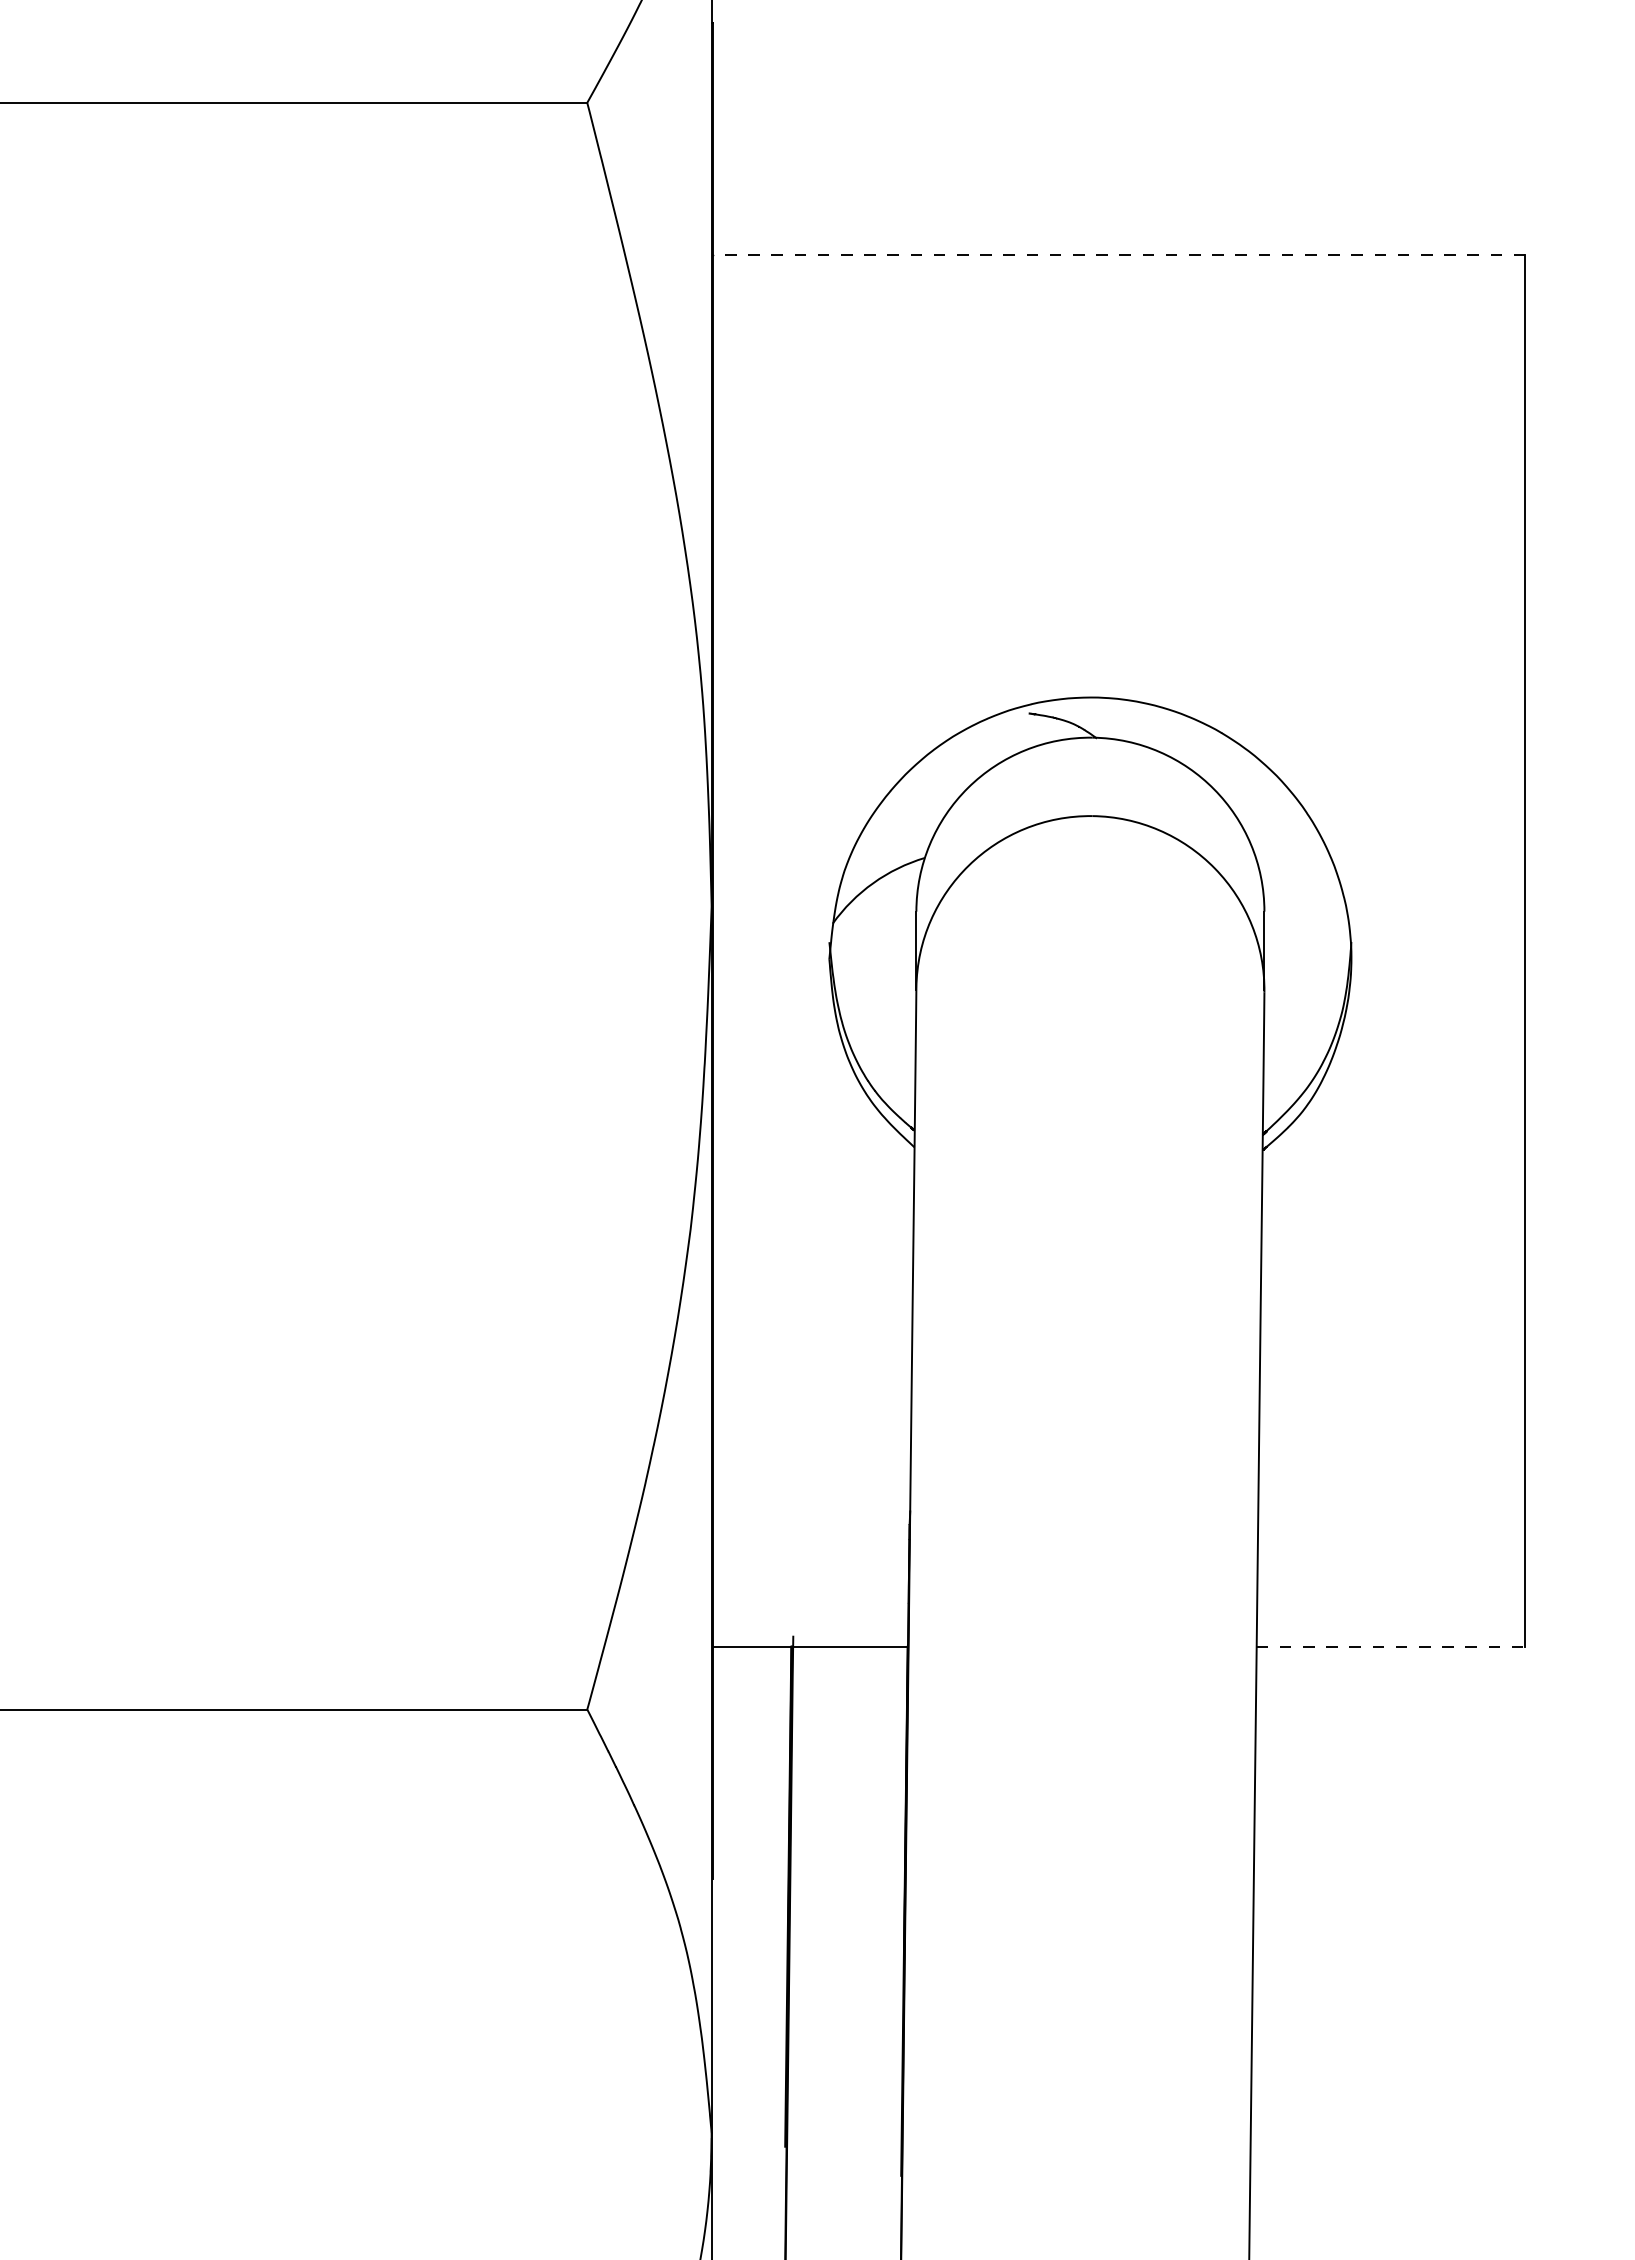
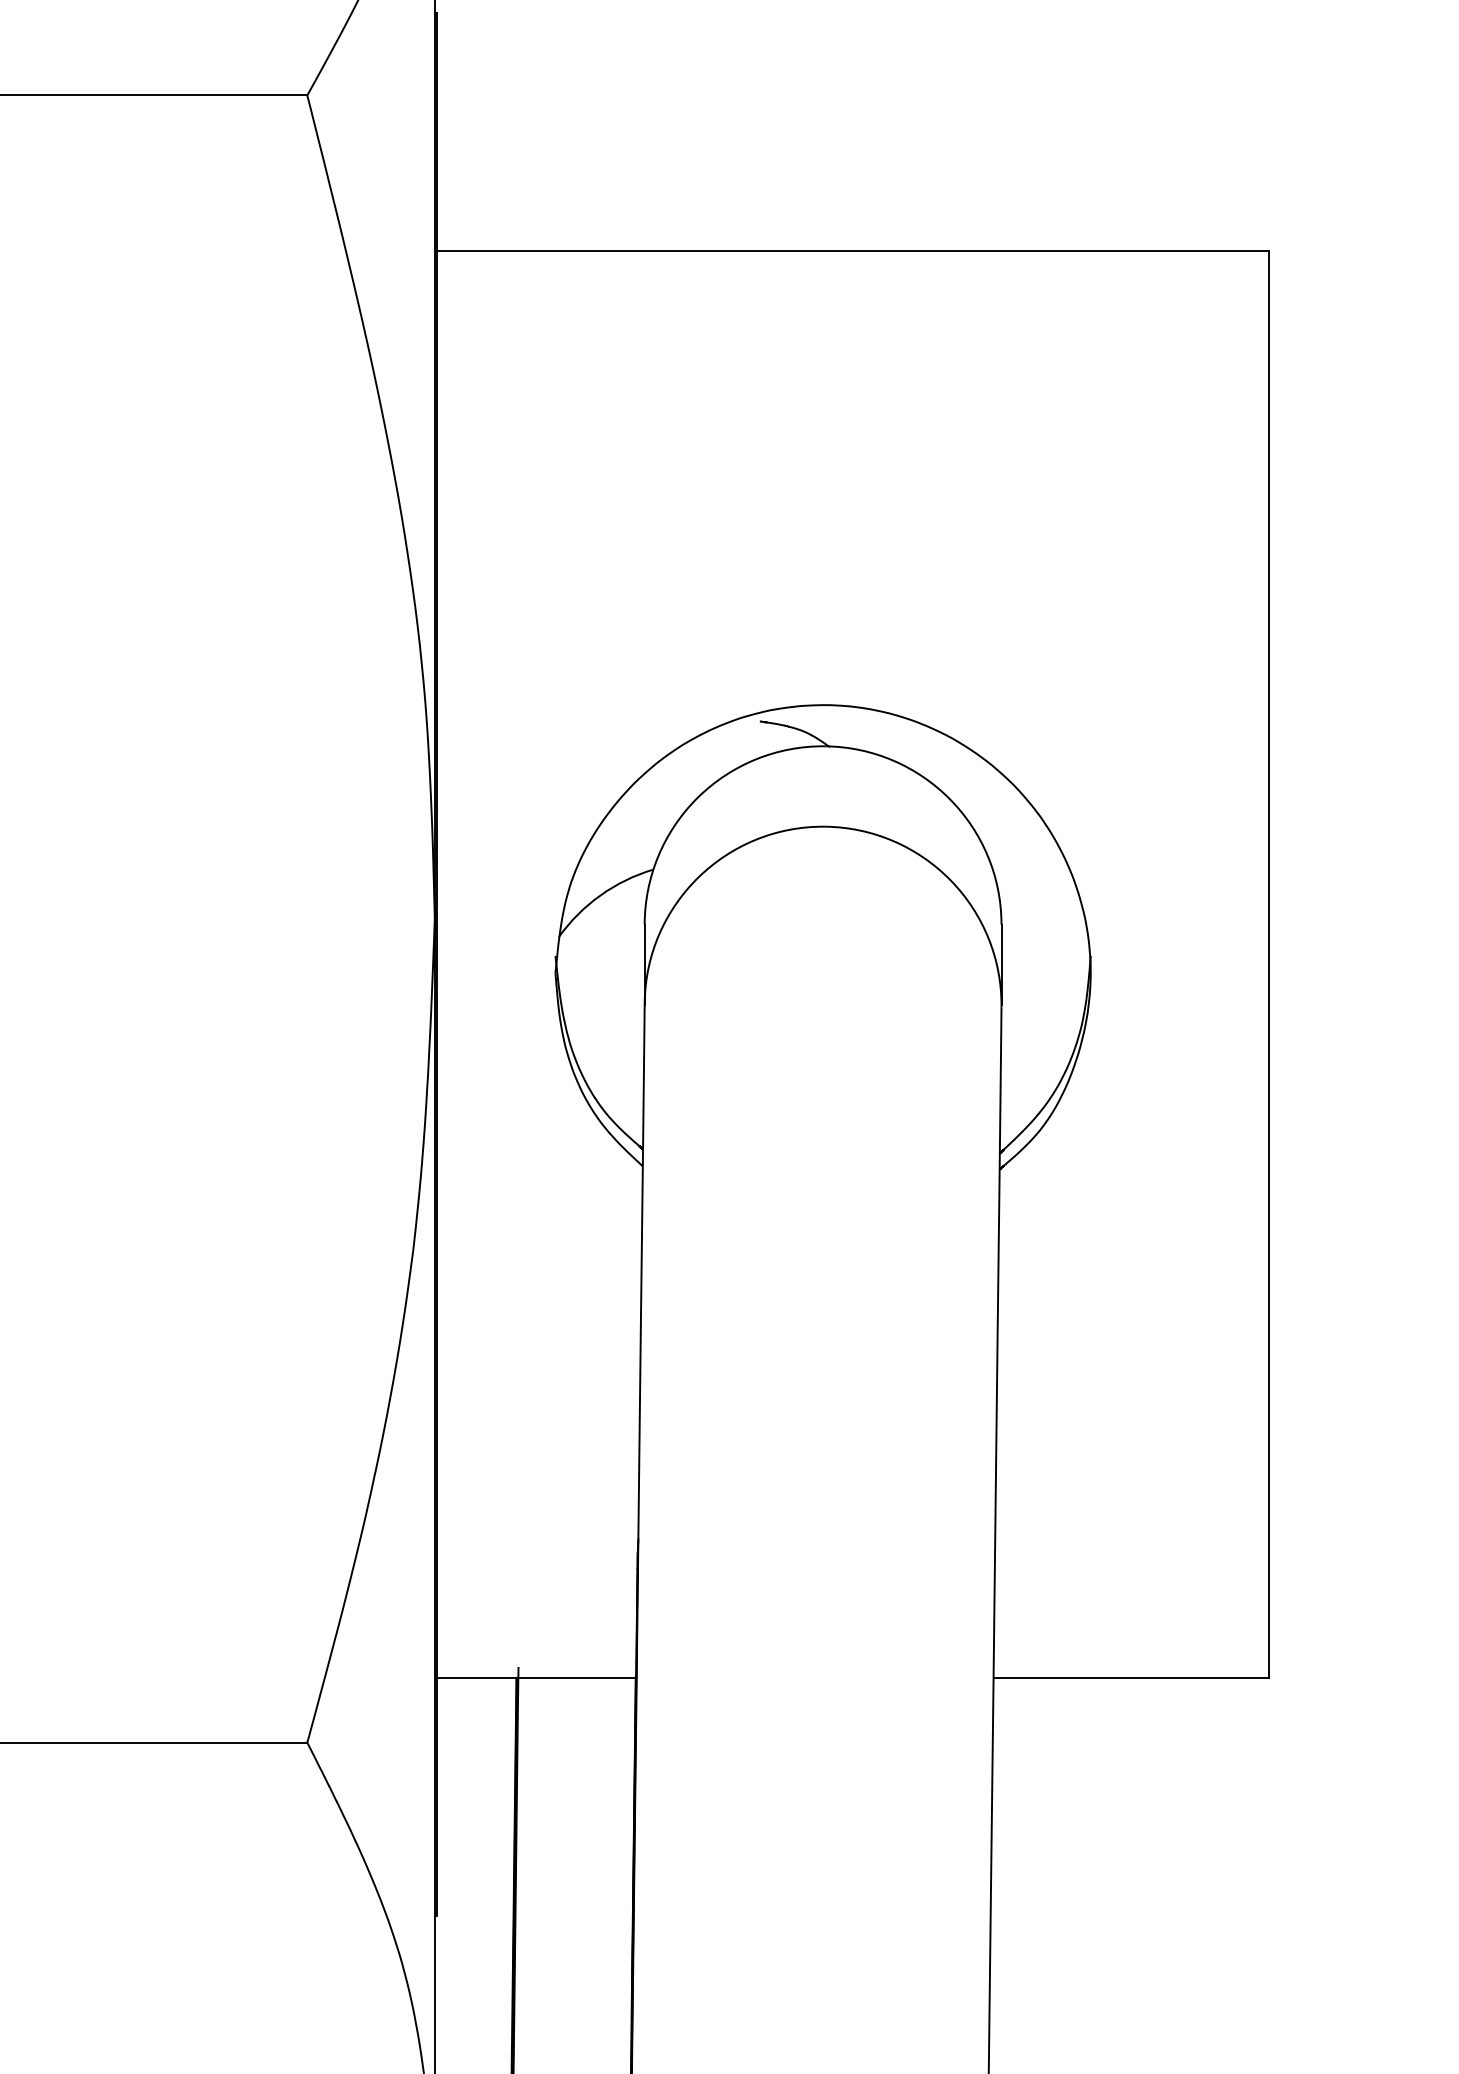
line: (1118, 254) -> (851, 250), dashed -> solid
line: (1391, 1646) -> (1131, 1678), dashed -> solid

